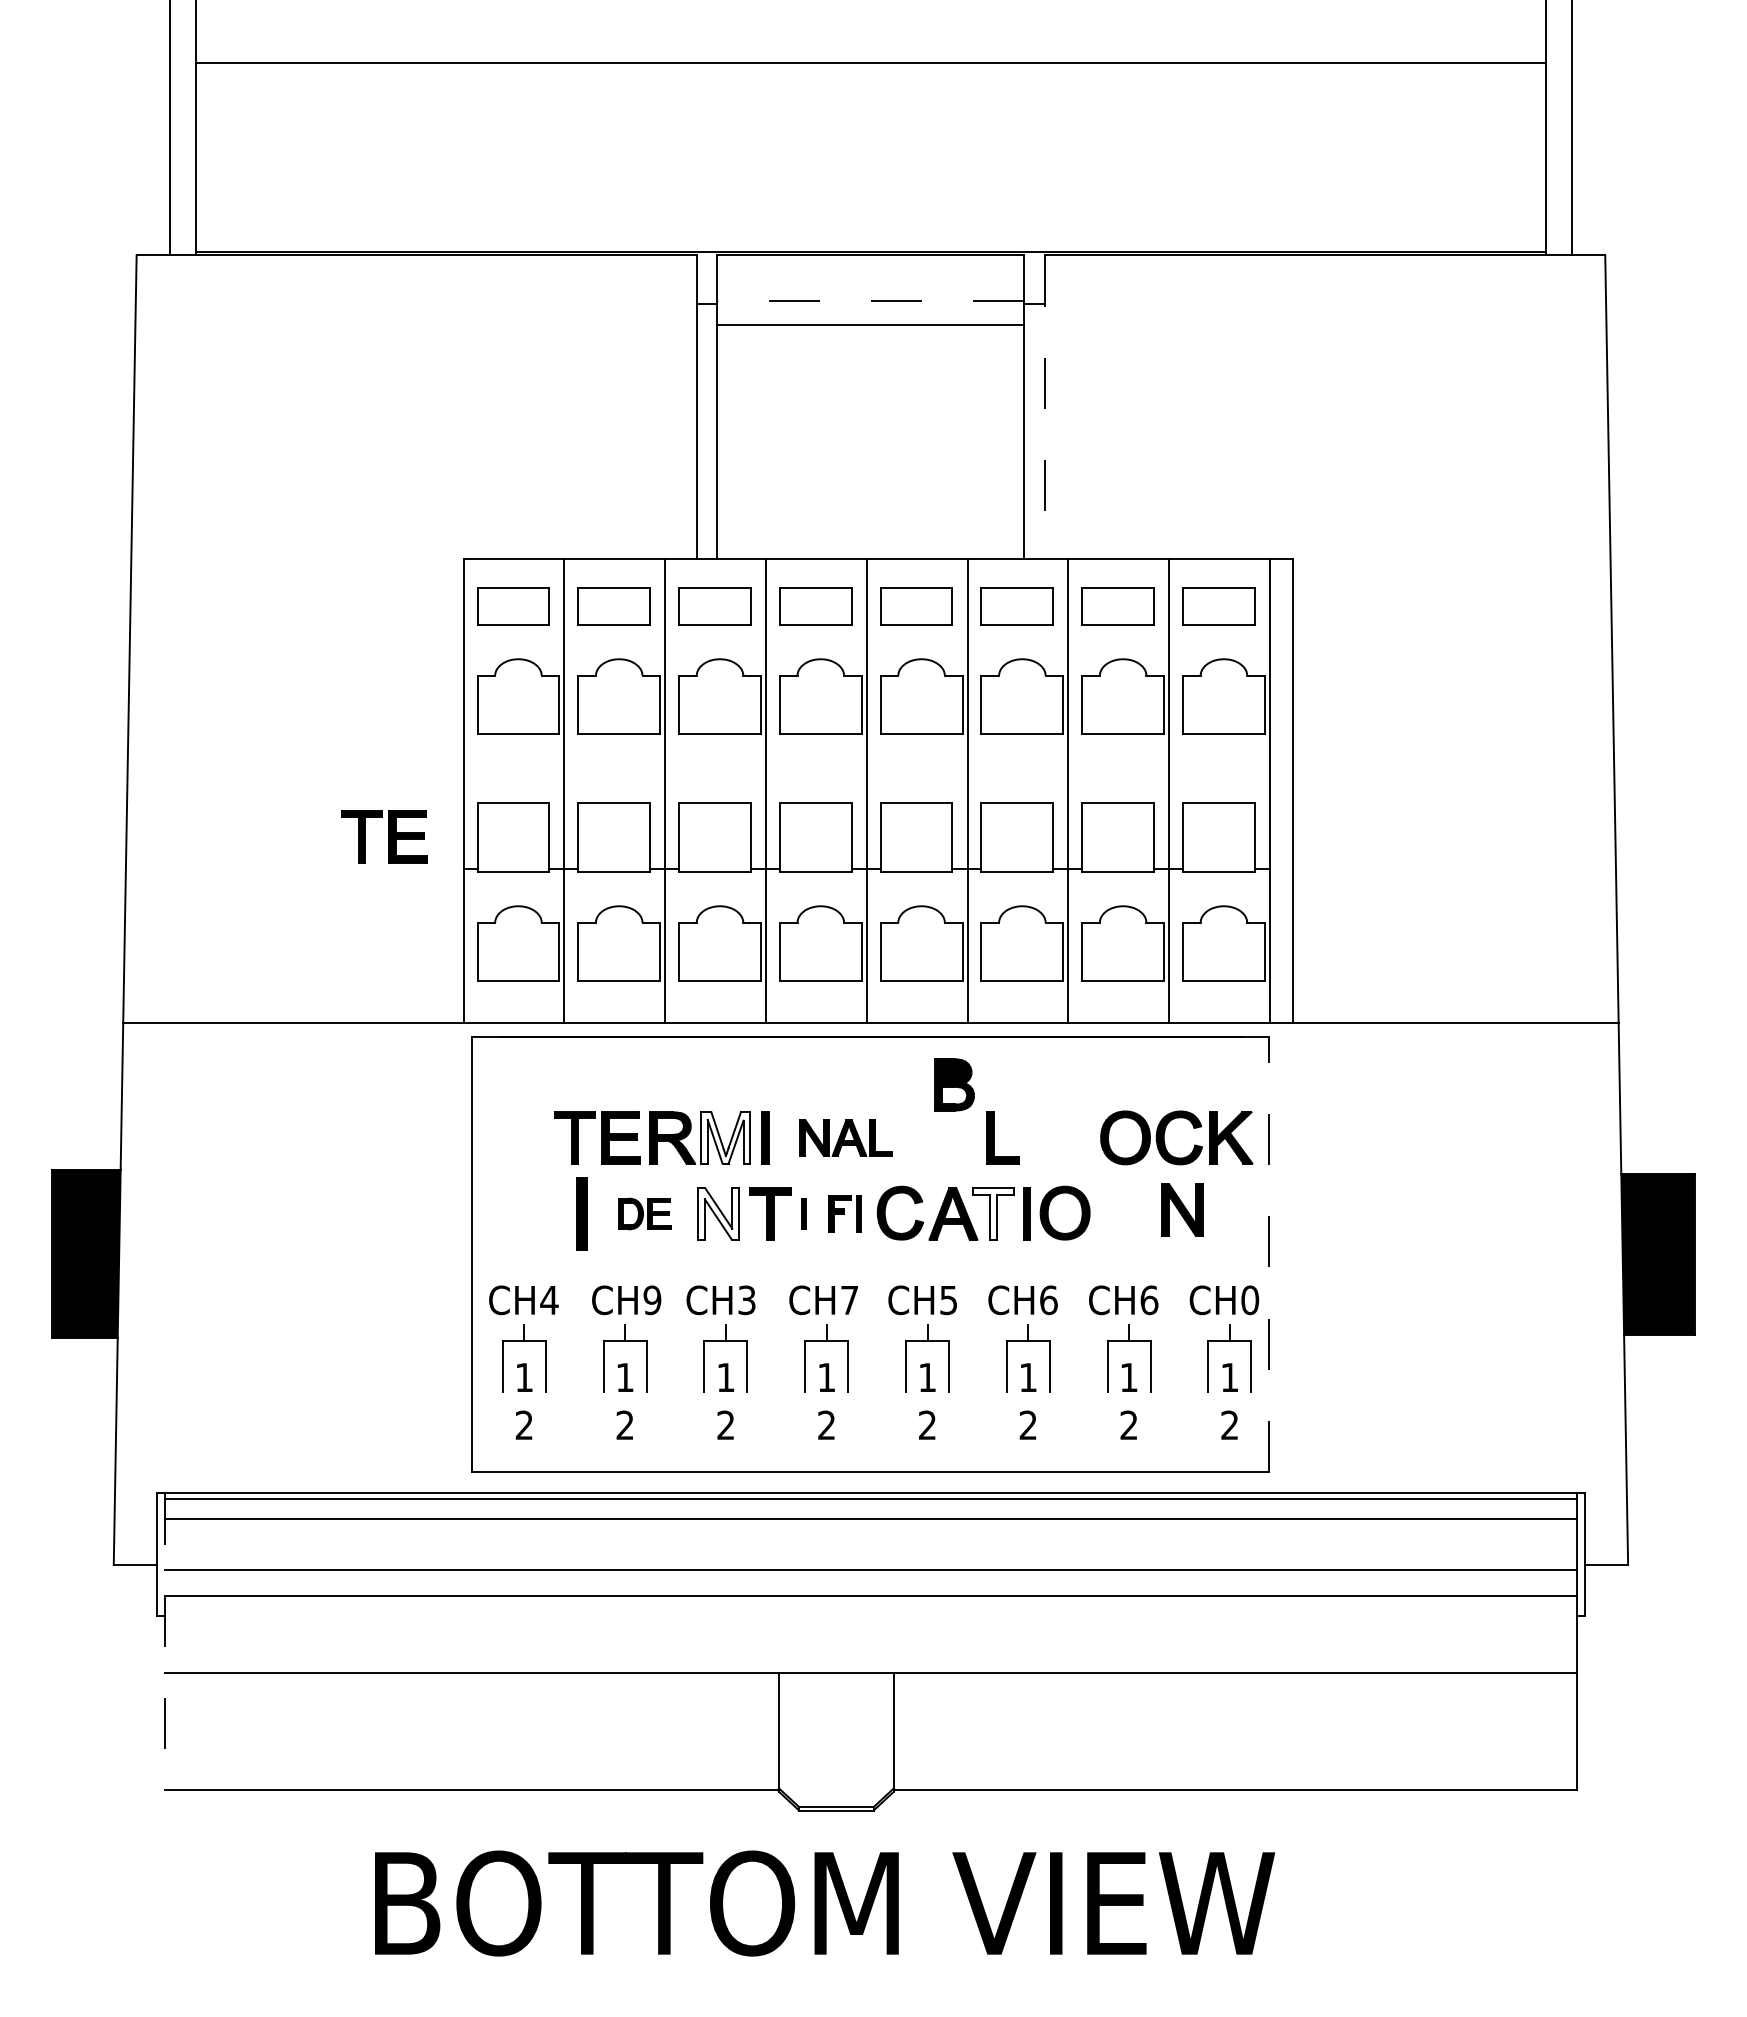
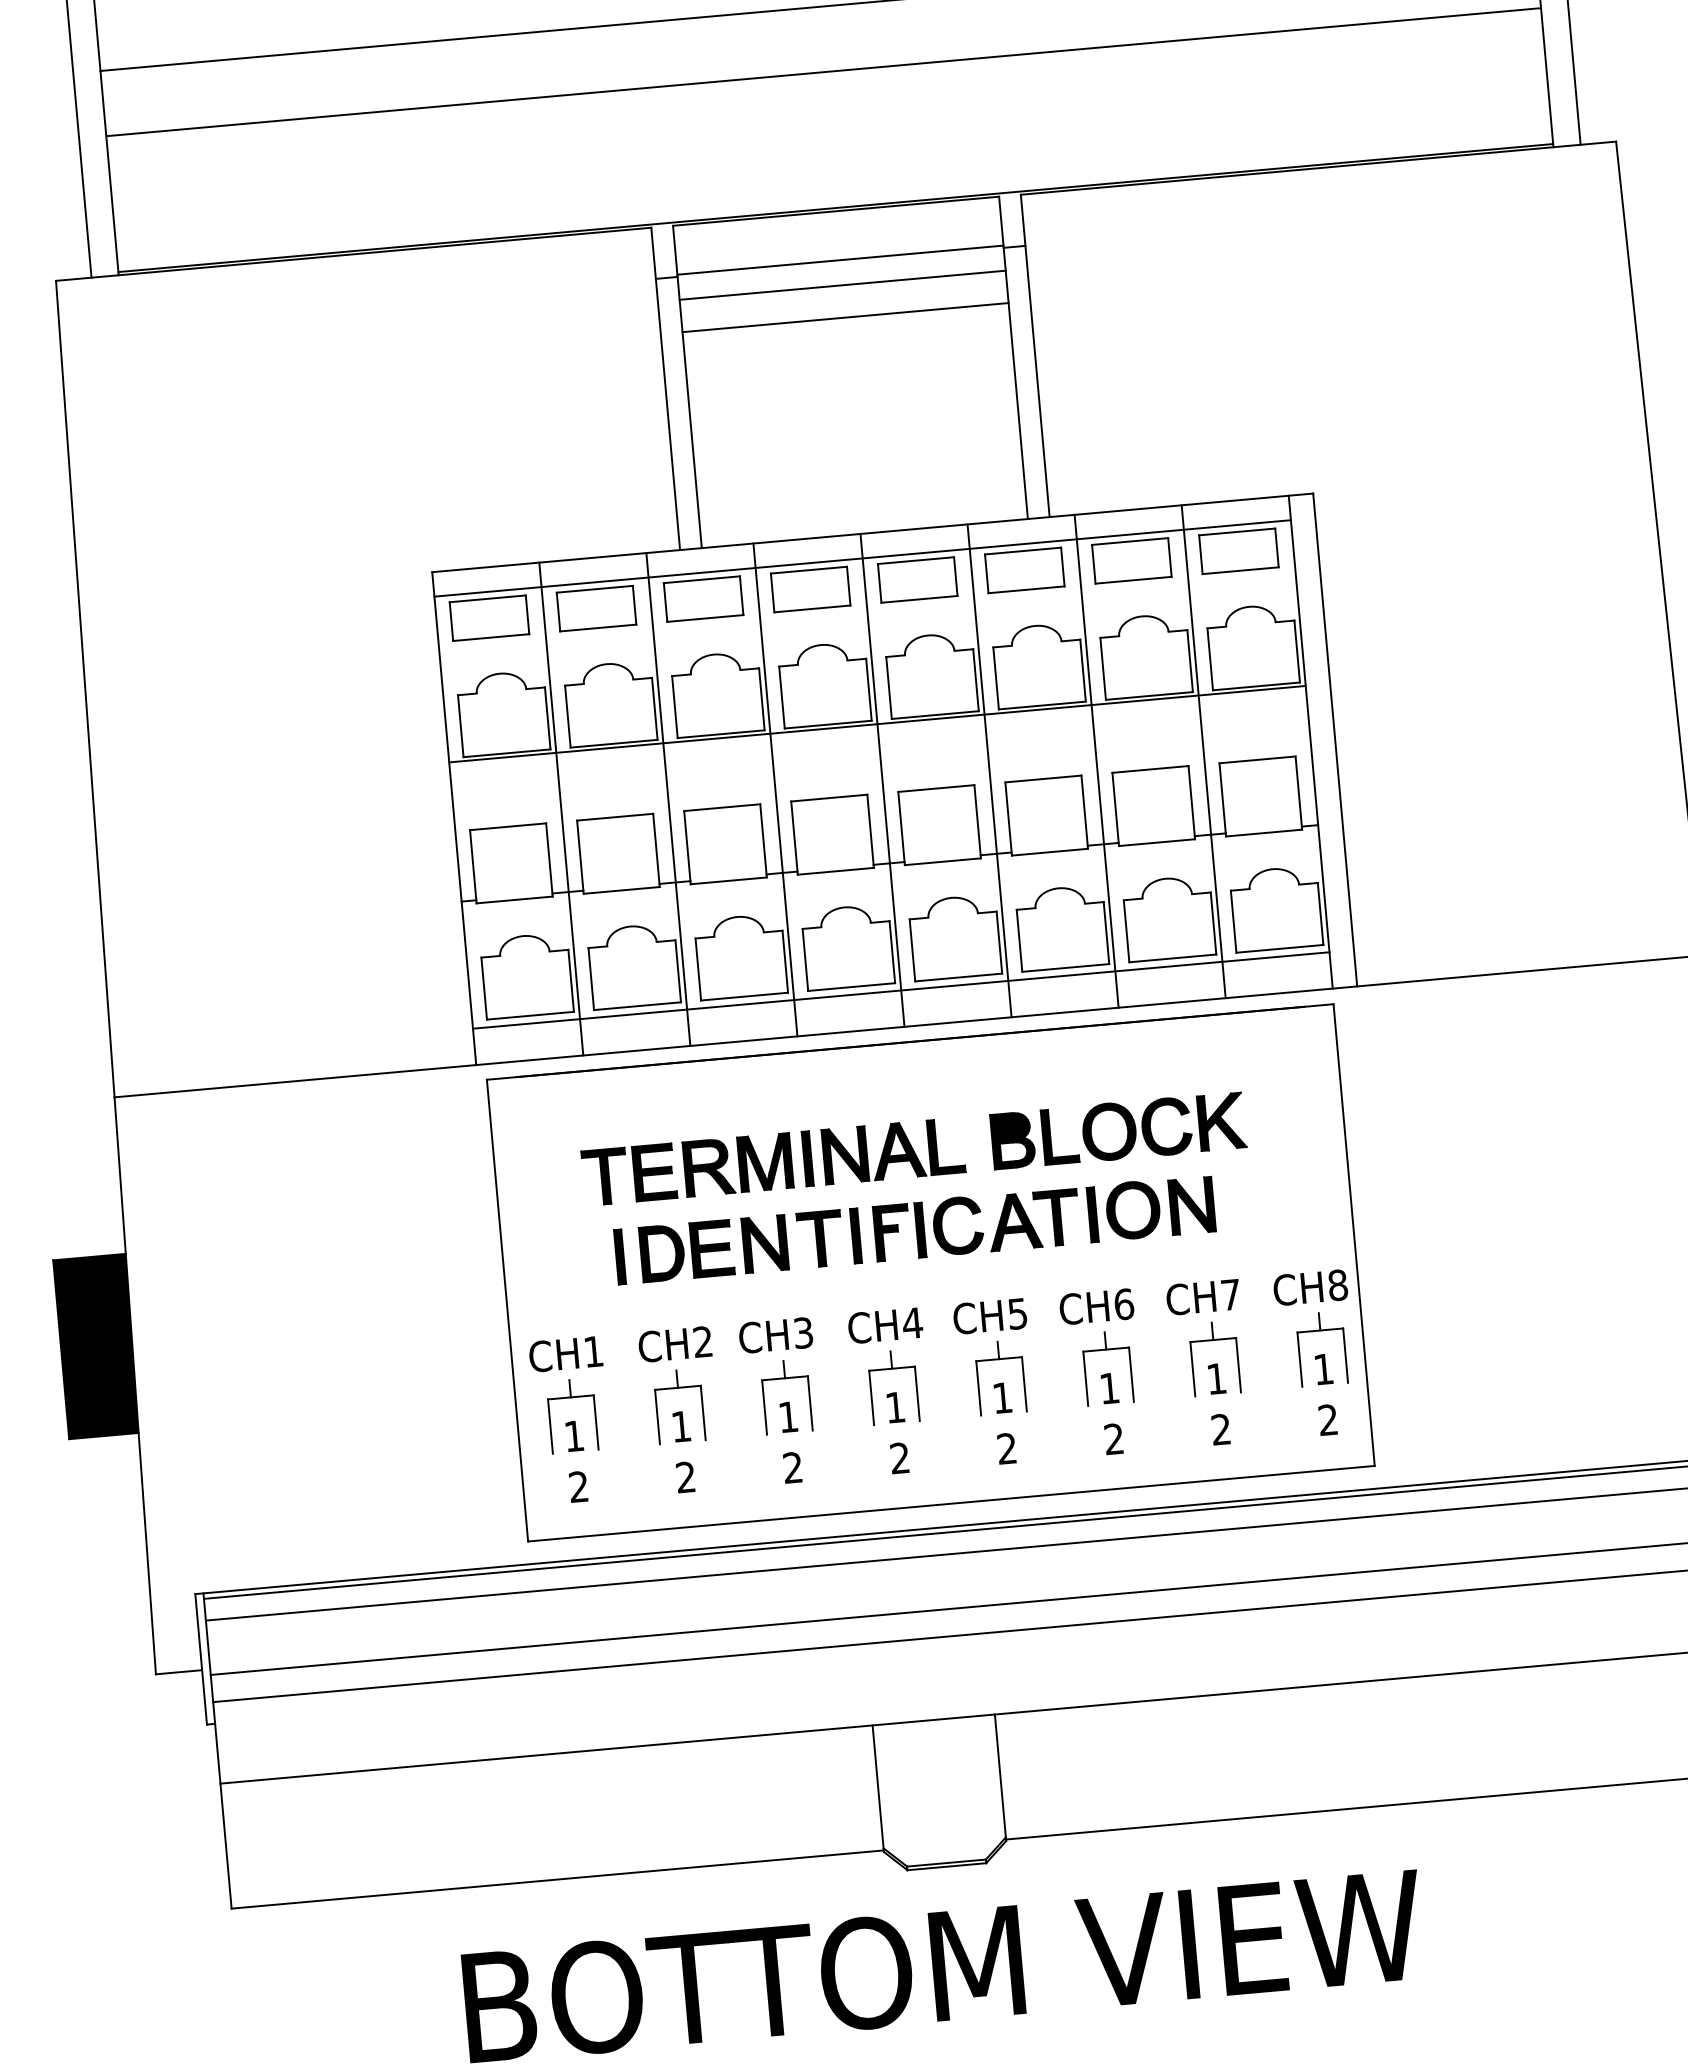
line: (870, 124) -> (823, 72), added
line: (870, 301) -> (839, 260), dashed -> solid
line: (870, 355) -> (845, 317), added
line: (1044, 407) -> (1034, 356), dashed -> solid
line: (866, 581) -> (862, 558), added
line: (866, 737) -> (877, 723), added
part: (384, 836) -> (374, 874), removed
line: (866, 988) -> (900, 990), added
part: (954, 1084) -> (1012, 1140), moved
fill: (725, 1137) -> (765, 1162), added
part: (846, 1137) -> (893, 1150), size x1.43
part: (1164, 1137) -> (1150, 1127), moved
part: (1182, 1209) -> (1192, 1205), moved
part: (581, 1213) -> (619, 1256), size x0.71
part: (644, 1213) -> (686, 1250), size x1.67
fill: (718, 1213) -> (764, 1243), added
part: (804, 1213) -> (856, 1235), size x1.67
part: (844, 1213) -> (898, 1231), size x1.43
fill: (993, 1213) -> (1057, 1217), added
line: (1269, 1254) -> (1354, 1234), dashed -> solid
text: (549, 1300) -> (593, 1351), CH4 -> CH1
text: (652, 1300) -> (703, 1342), CH9 -> CH2
text: (849, 1300) -> (912, 1323), CH7 -> CH4
text: (1149, 1300) -> (1231, 1295), CH6 -> CH7
text: (1250, 1300) -> (1338, 1285), CH0 -> CH8
line: (164, 1642) -> (217, 1751), dashed -> solid

